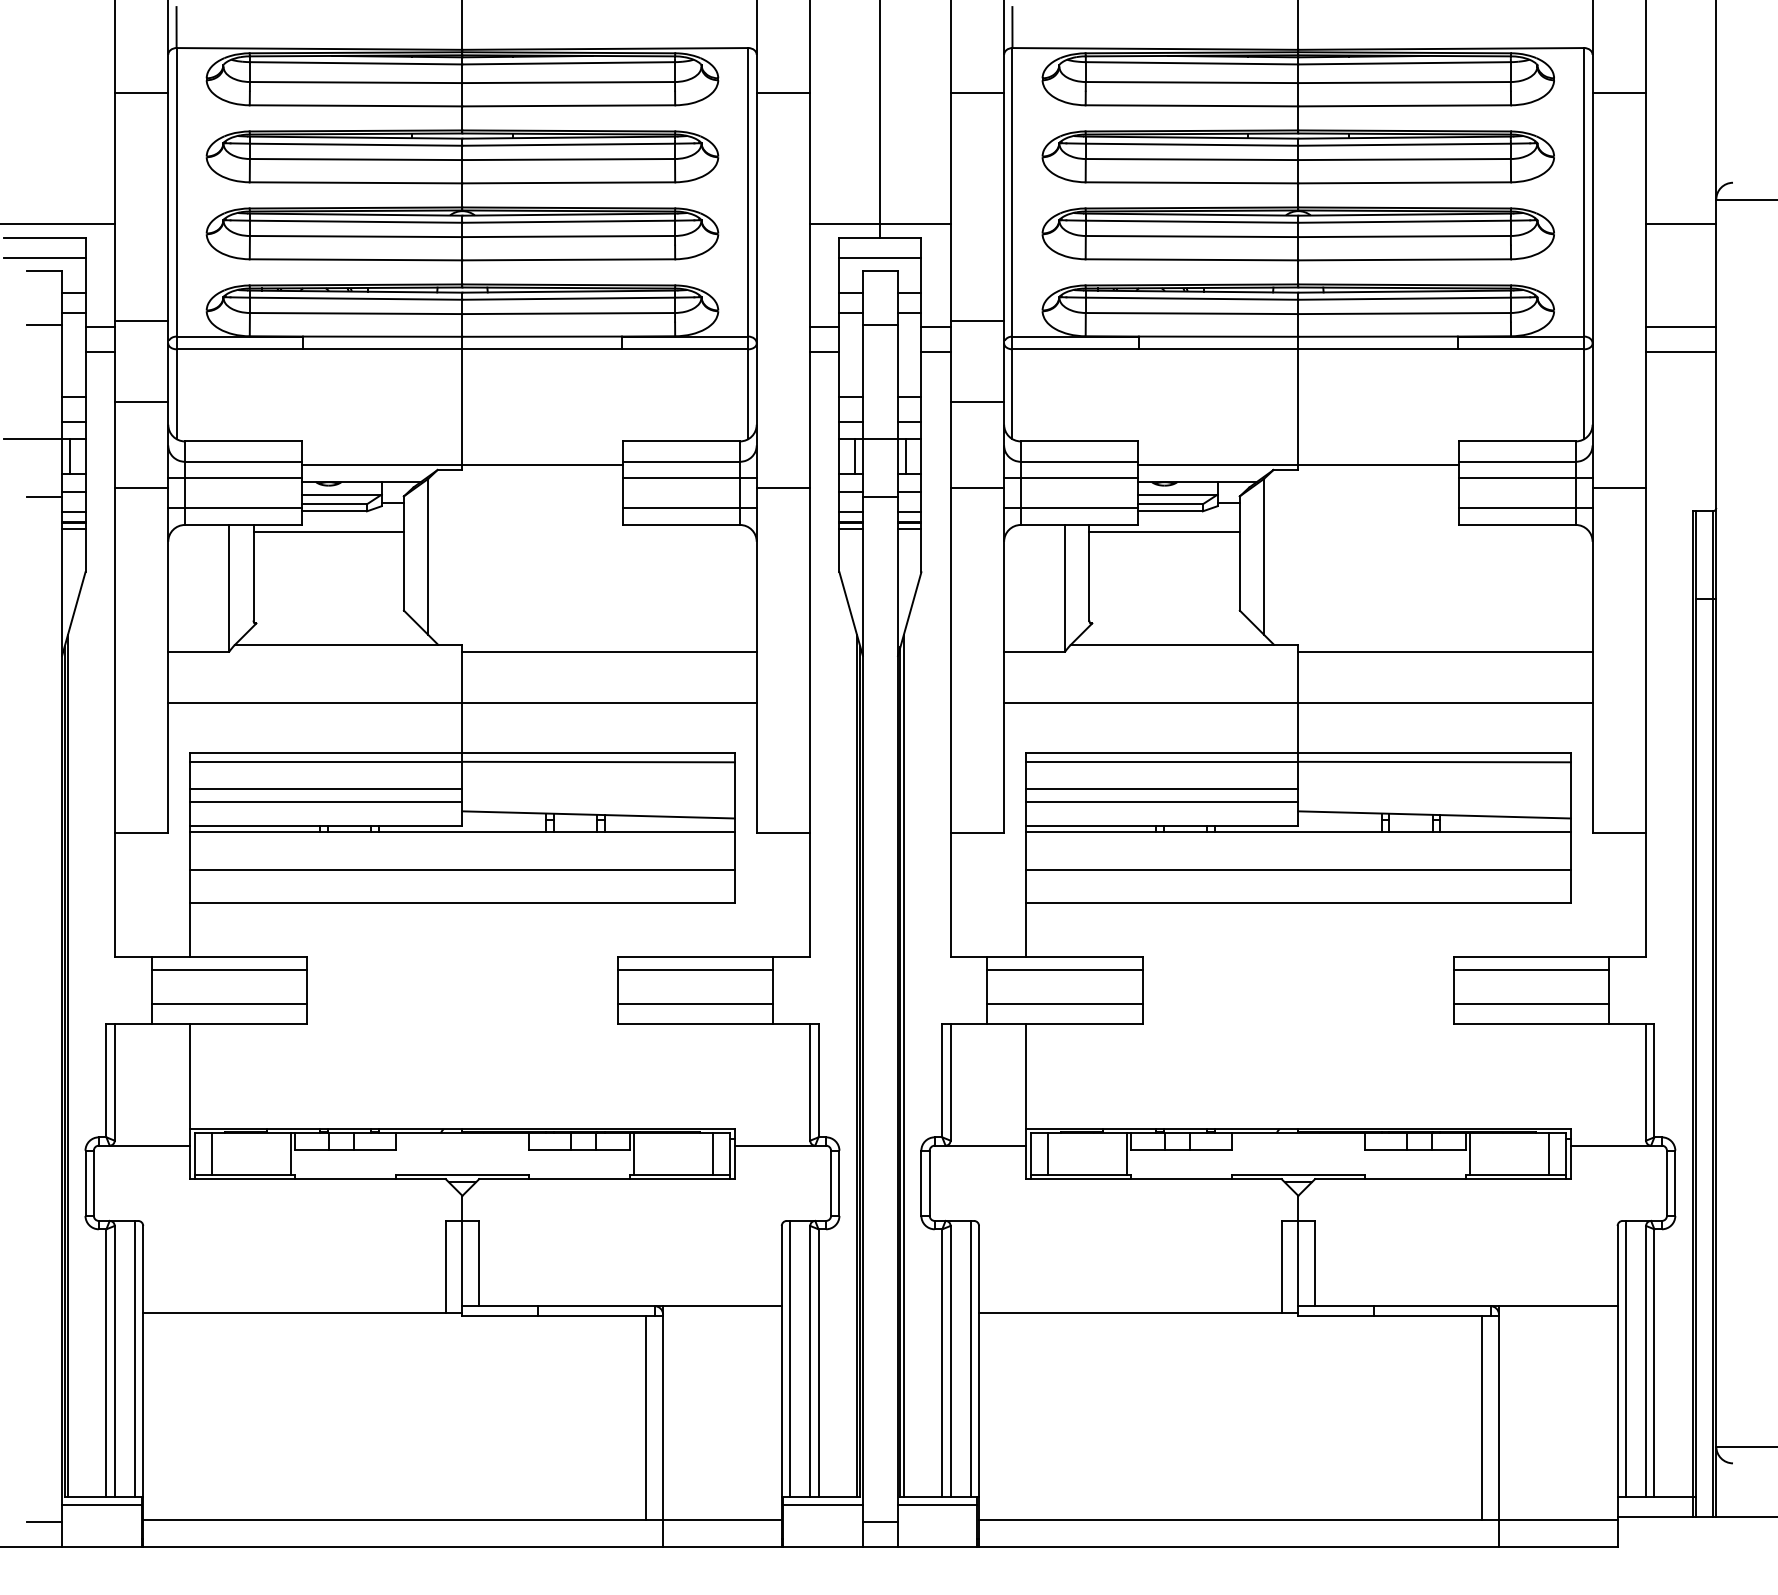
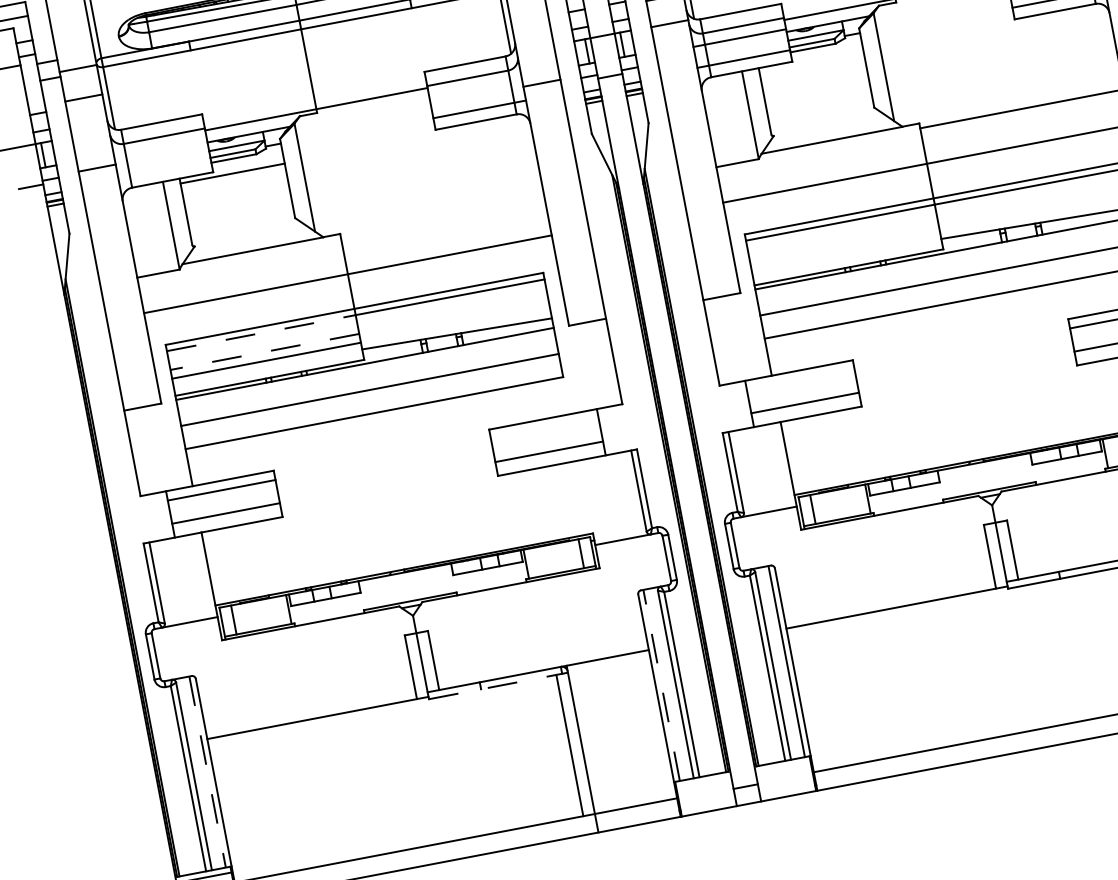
line: (141, 321) -> (83, 98), moved
line: (141, 401) -> (78, 68), moved
line: (235, 478) -> (161, 148), removed
line: (689, 478) -> (475, 88), removed
line: (977, 488) -> (669, 23), moved
line: (235, 508) -> (164, 169), removed
line: (1164, 531) -> (811, 62), removed
line: (609, 651) -> (442, 219), removed
line: (326, 761) -> (261, 332), solid -> dashed
line: (325, 788) -> (264, 351), solid -> dashed
line: (1161, 788) -> (843, 241), removed
line: (1161, 801) -> (845, 250), removed
line: (695, 970) -> (544, 428), removed
line: (1064, 970) -> (800, 380), removed
line: (563, 1316) -> (499, 686), solid -> dashed
line: (134, 1358) -> (207, 771), solid -> dashed
line: (790, 1358) -> (661, 685), solid -> dashed
line: (822, 1505) -> (703, 782), removed
line: (937, 1505) -> (783, 767), removed

